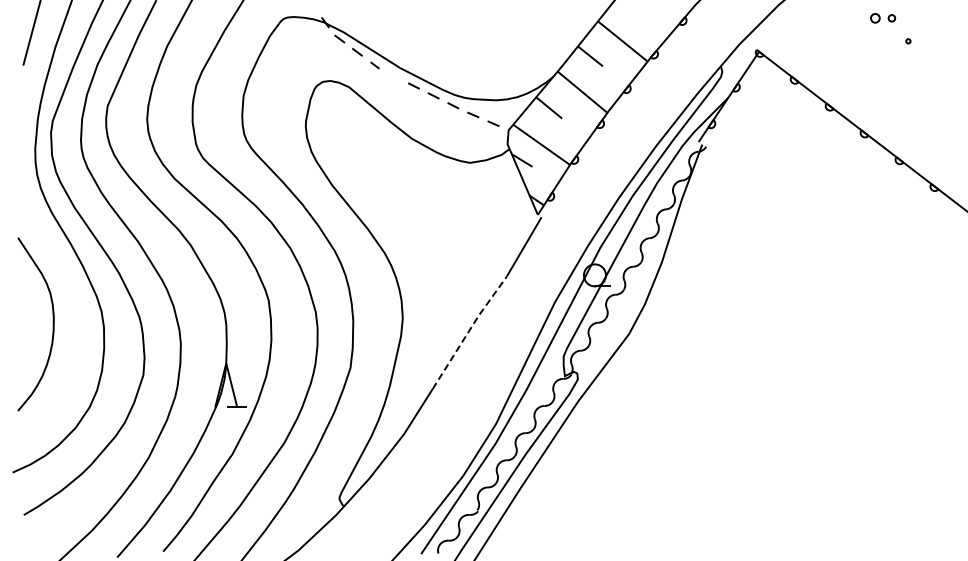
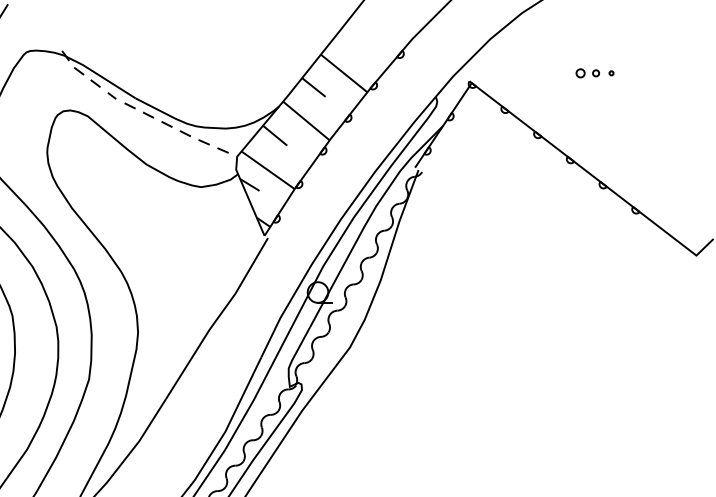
part: (883, 18) -> (588, 73), moved
line: (394, 75) -> (130, 105), added
line: (469, 331) -> (200, 345), dashed -> solid

